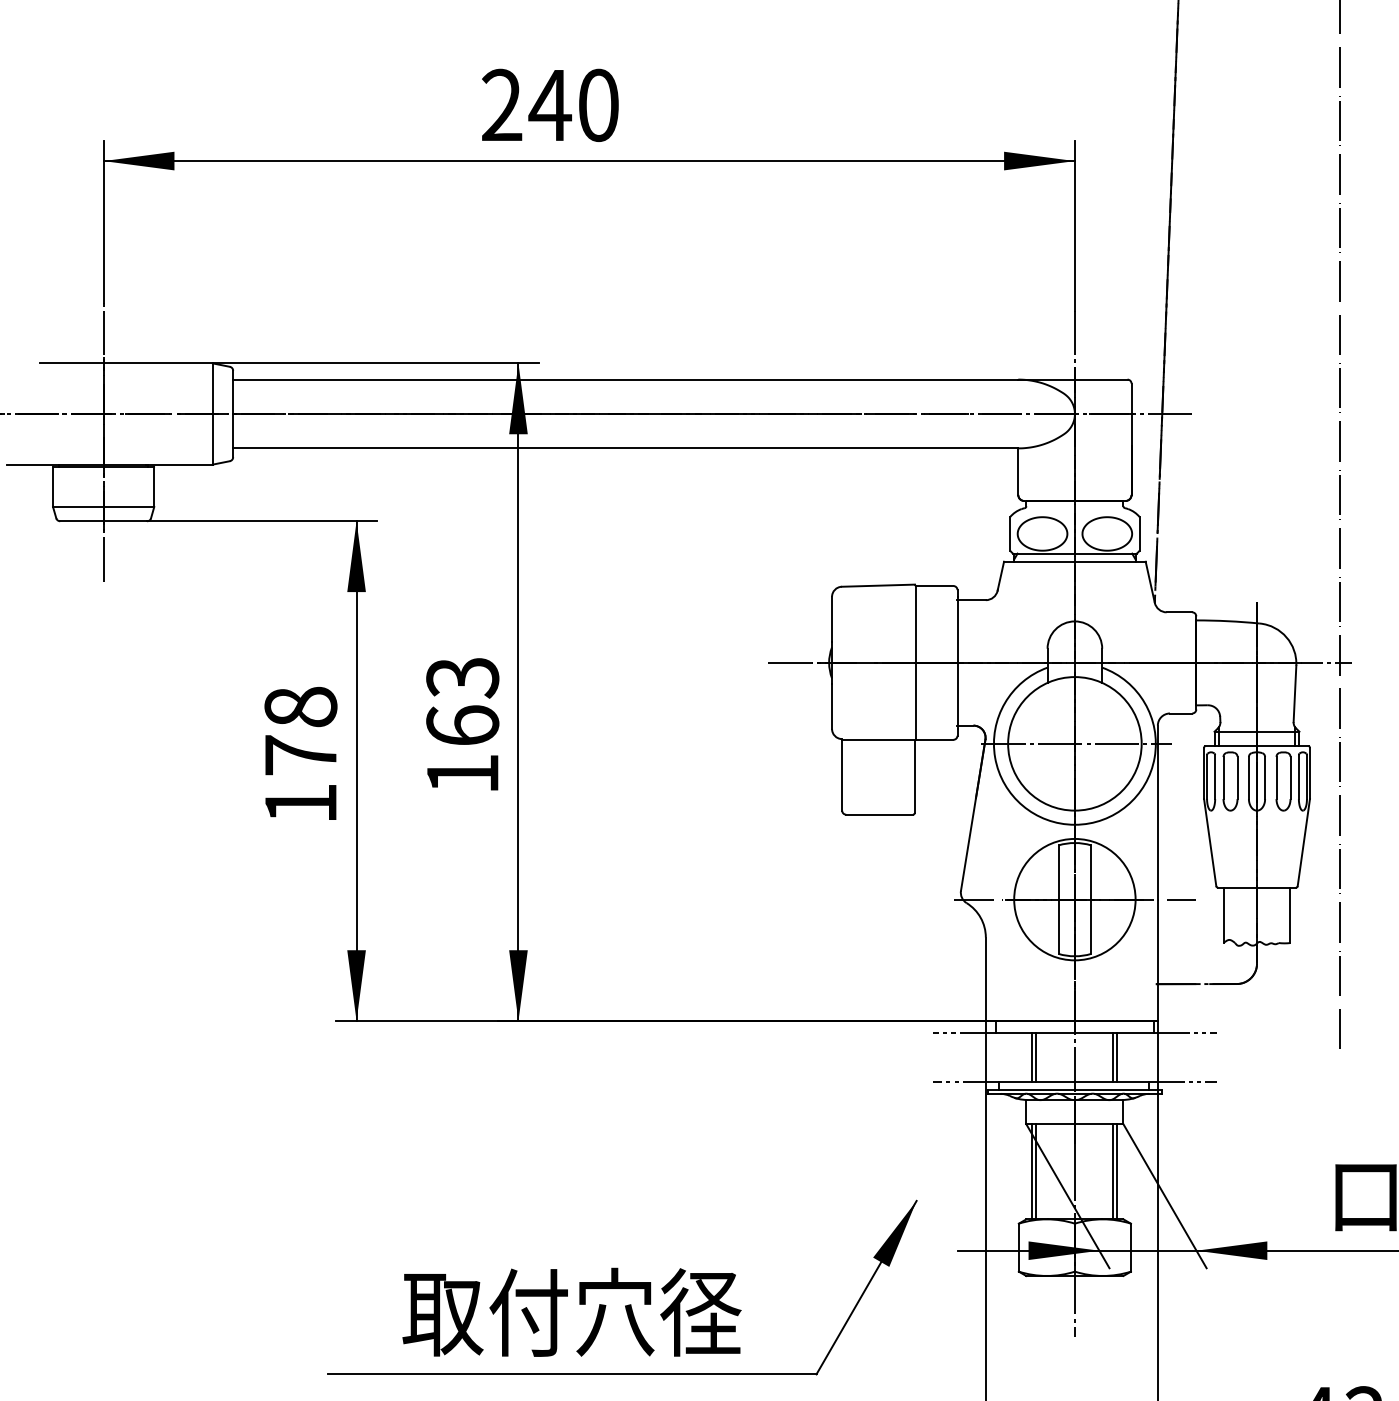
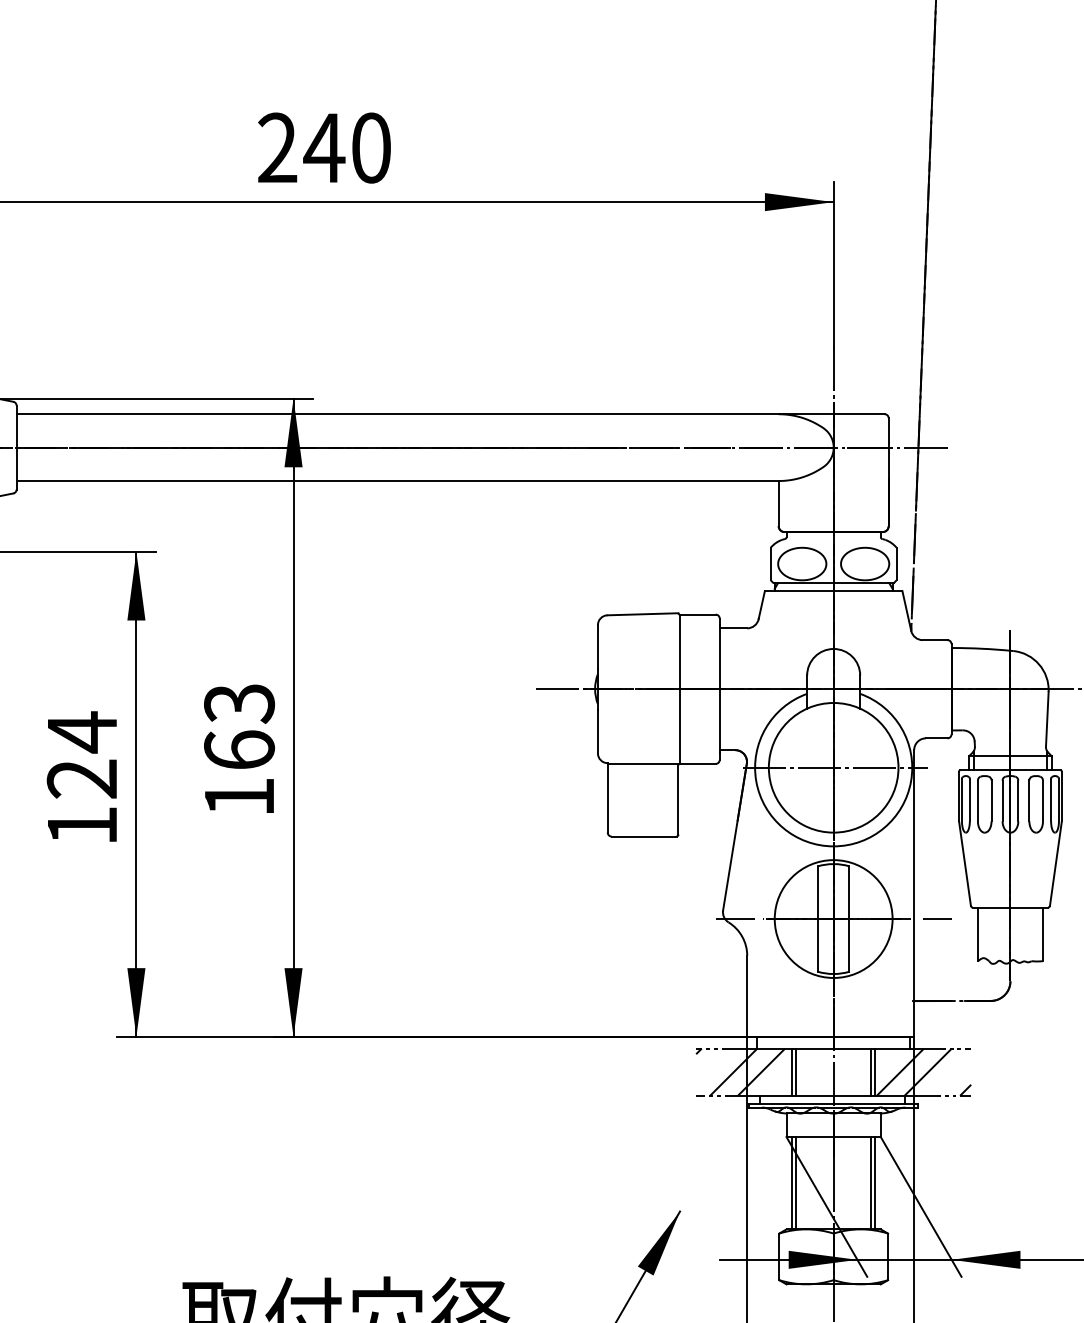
text: (300, 730) -> (81, 754), 178 -> 124
hatch: (978, 1057) -> (740, 1072), added
hatch: (1167, 1057) -> (923, 1072), added

